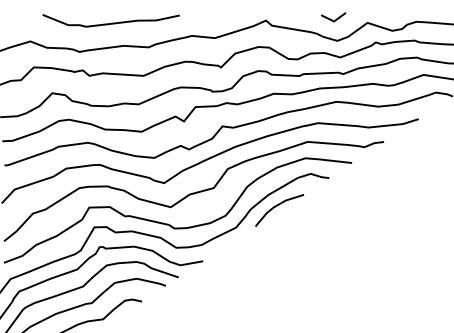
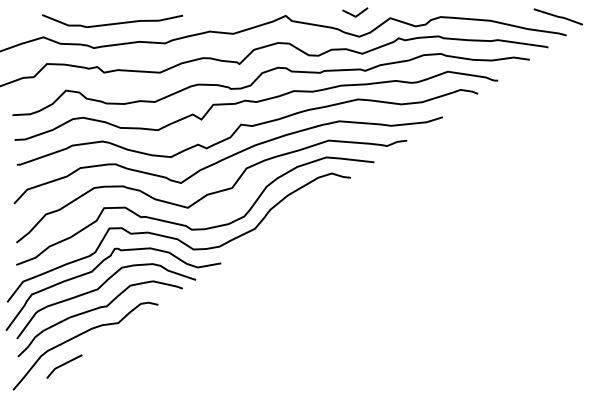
curve: (111, 23) -> (112, 23), moved
curve: (278, 205) -> (298, 206), removed

